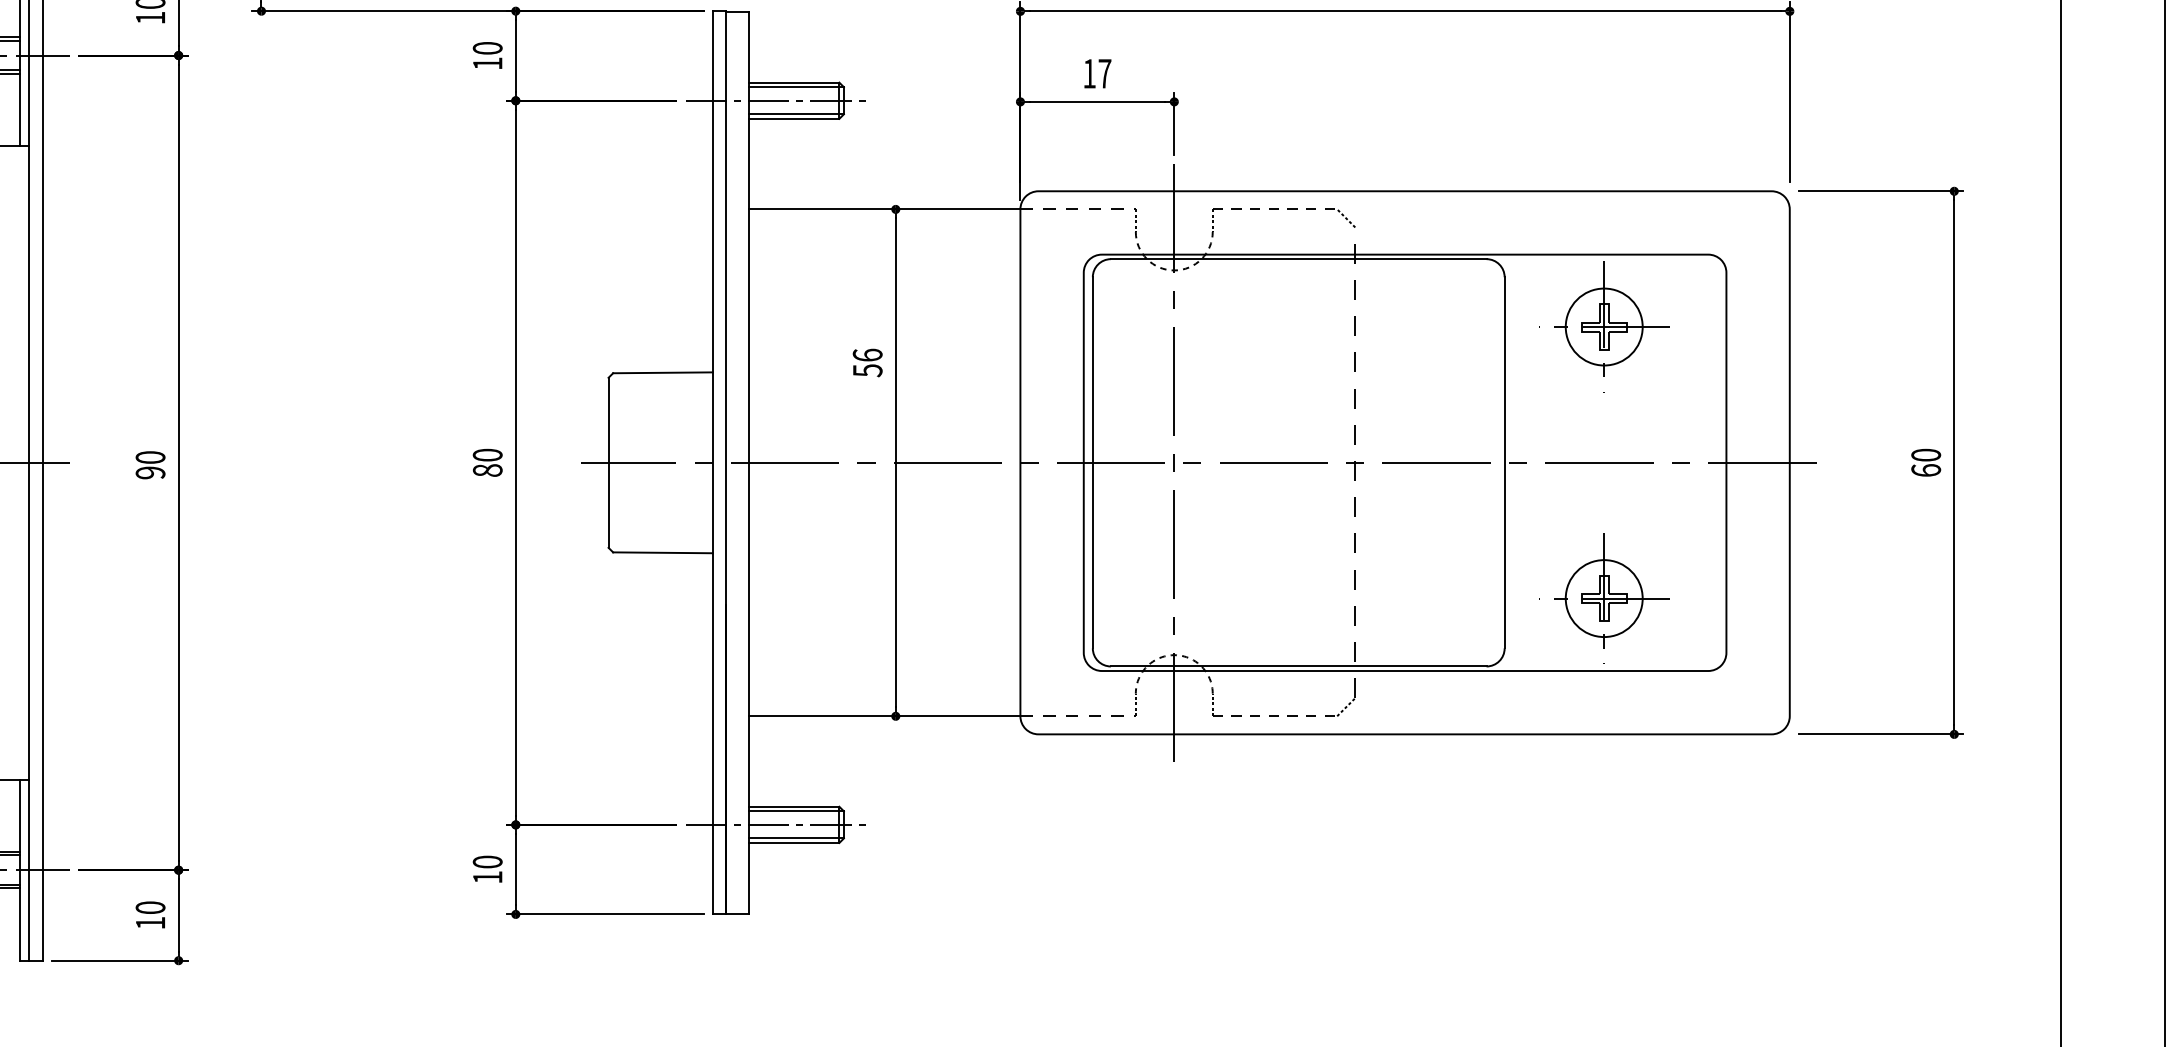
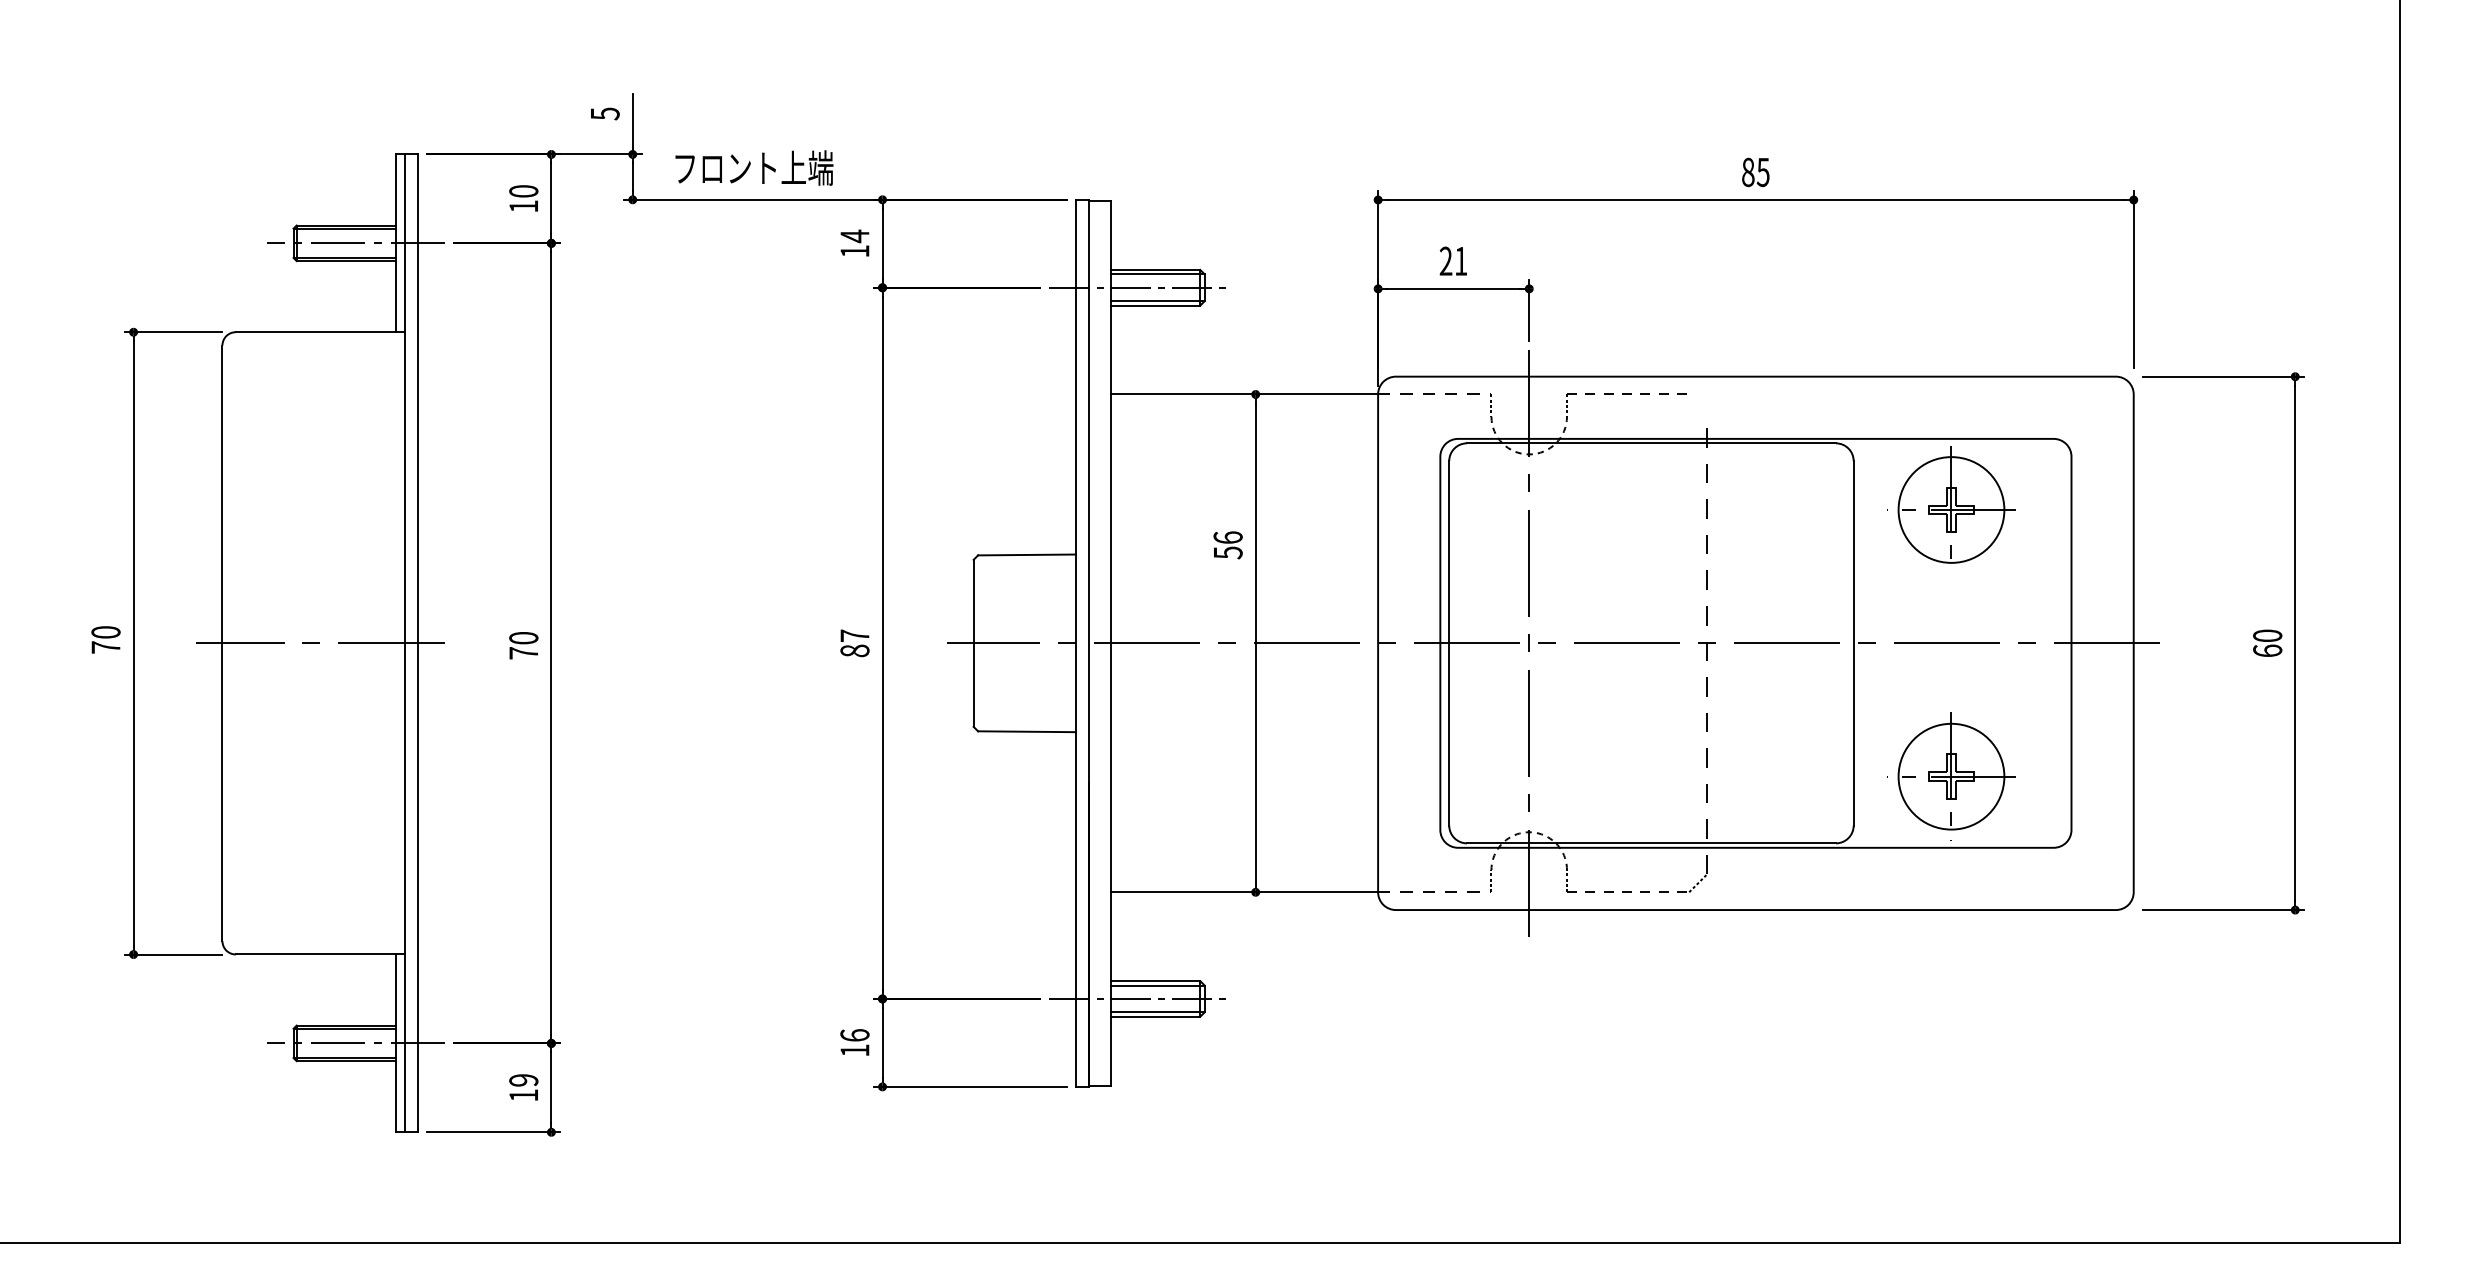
text: (487, 48) -> (854, 236), 10 -> 14
text: (1097, 72) -> (1453, 260), 17 -> 21
line: (1346, 218) -> (1698, 403), removed
circle: (1604, 326) -> (1951, 509), size x1.4
text: (487, 454) -> (854, 635), 80 -> 87
text: (150, 473) -> (523, 653), 90 -> 70
circle: (1604, 598) -> (1951, 776), size x1.4
text: (487, 862) -> (854, 1035), 10 -> 16
text: (150, 907) -> (523, 1080), 10 -> 19

